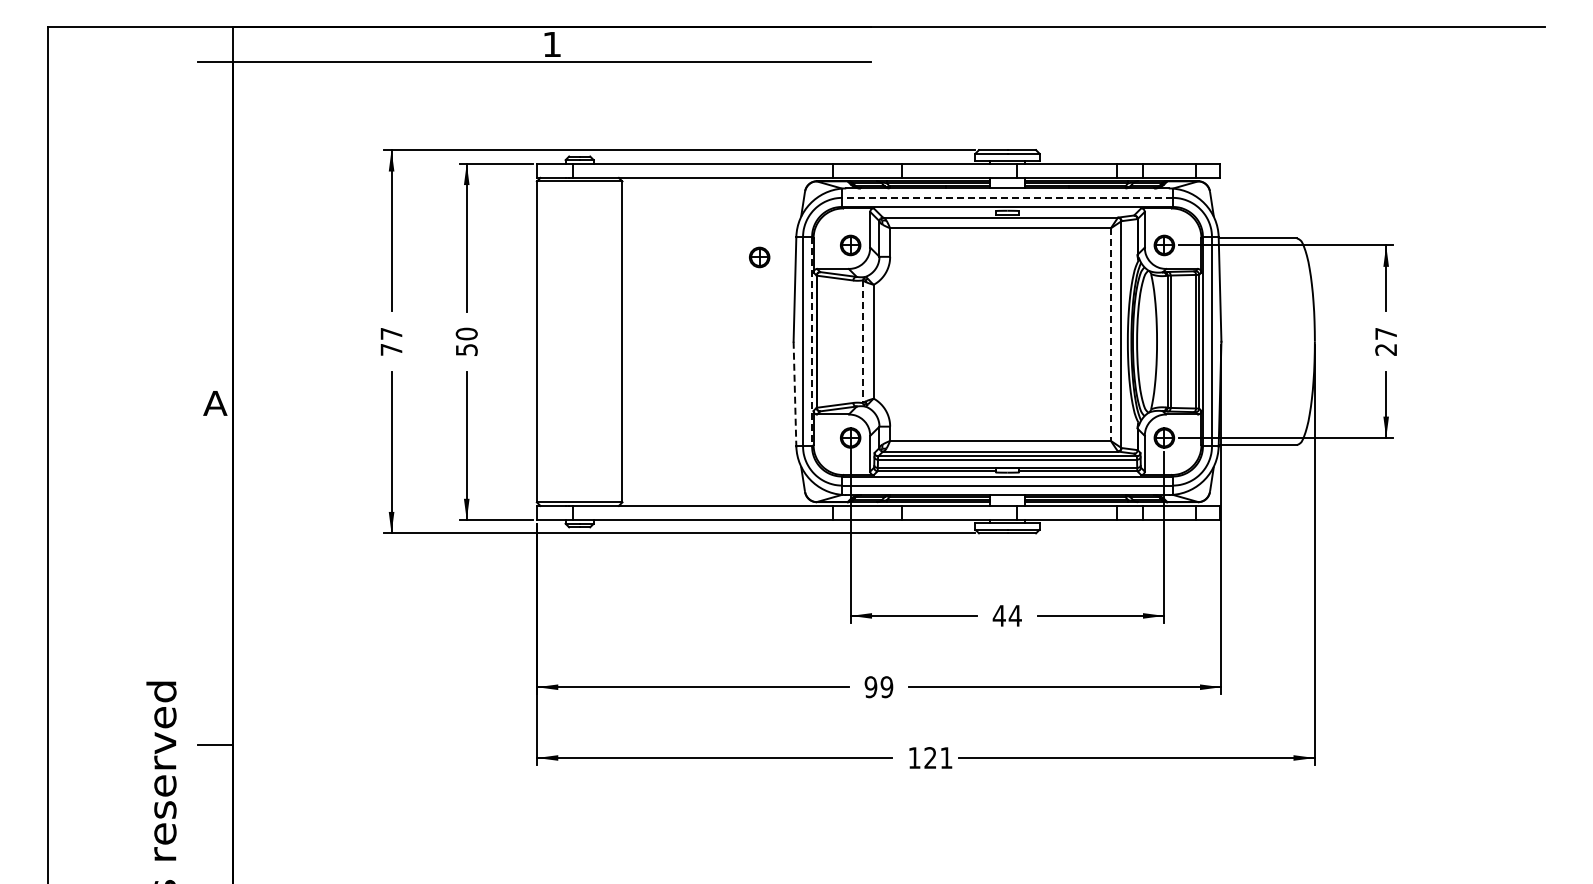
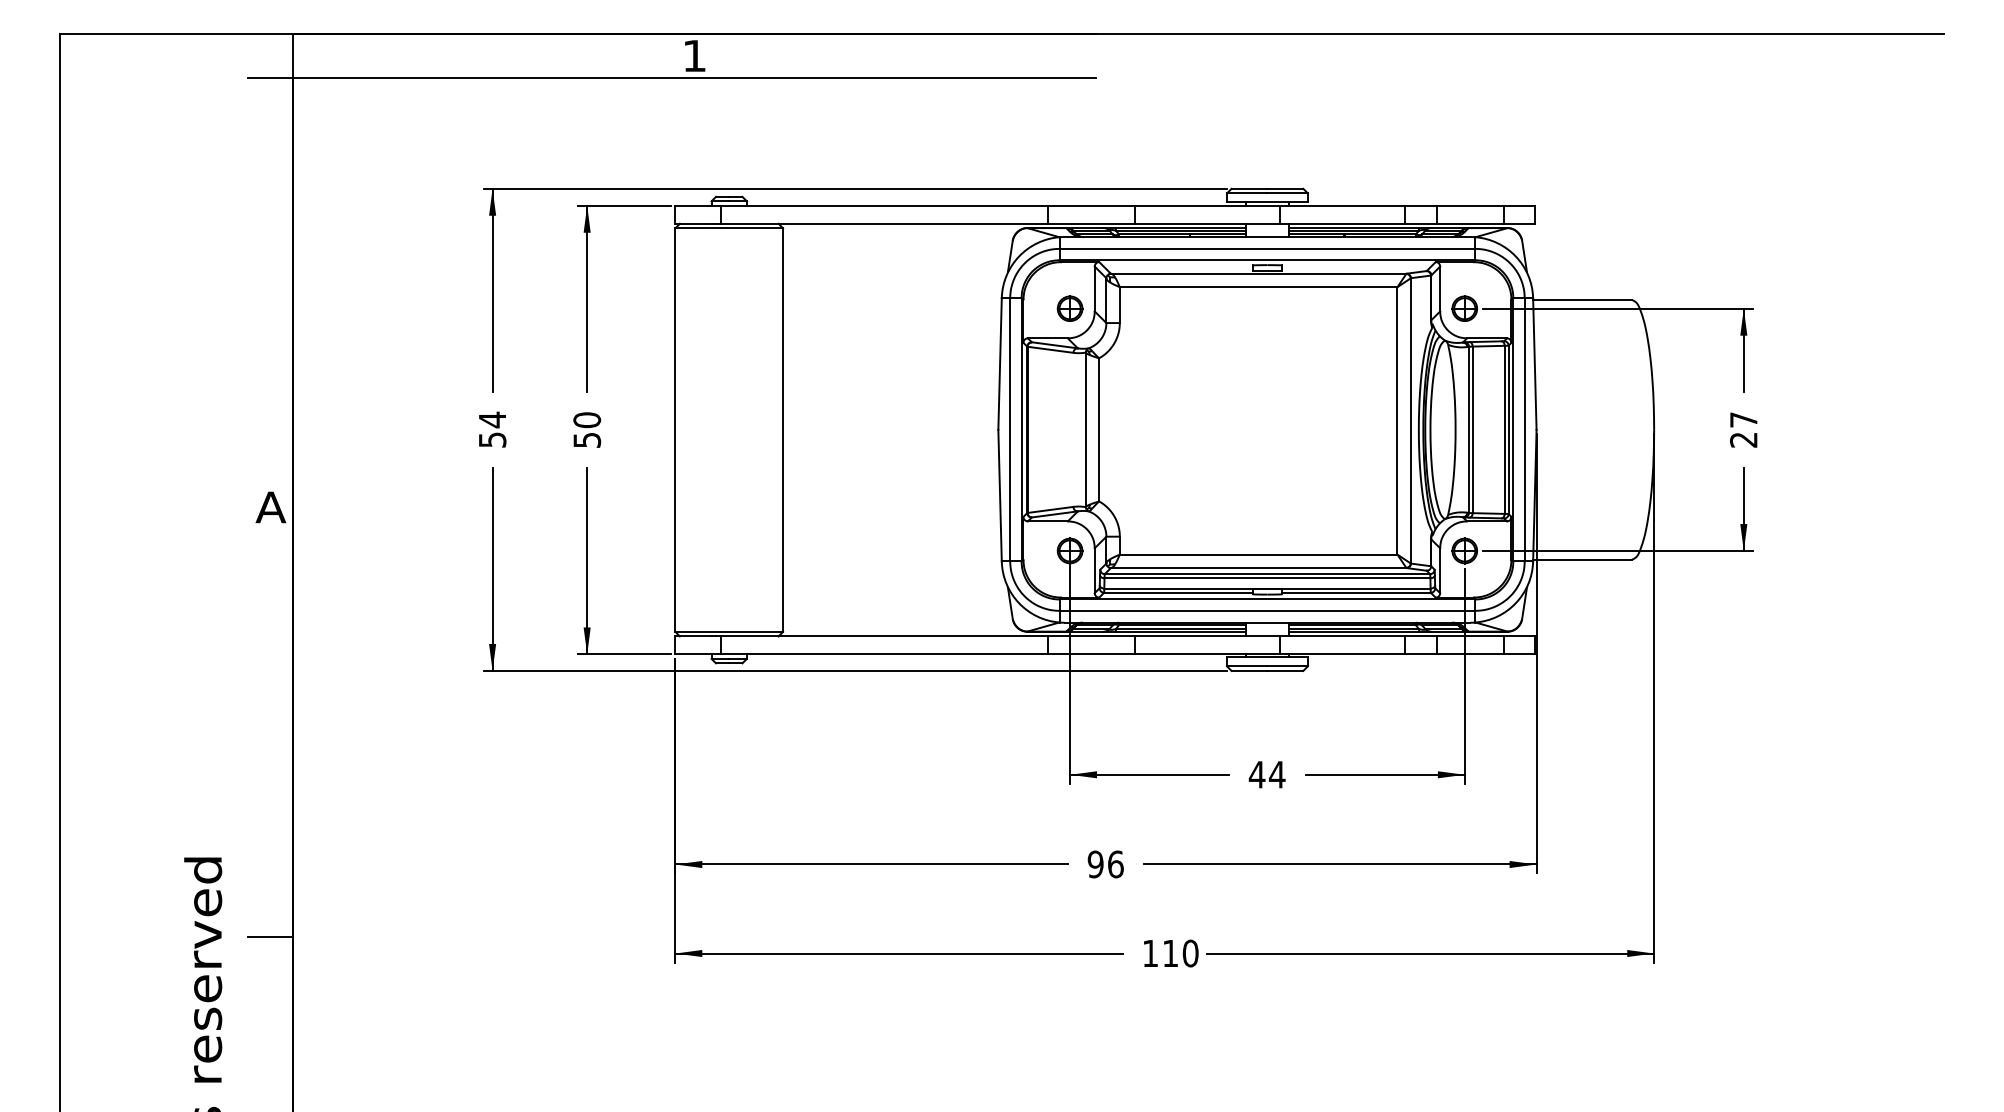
line: (1007, 197) -> (1267, 248), dashed -> solid
part: (759, 257) -> (955, 323), removed
line: (1110, 335) -> (1397, 422), dashed -> solid
text: (391, 341) -> (492, 429), 77 -> 54
line: (812, 341) -> (1022, 429), dashed -> solid
line: (863, 342) -> (1086, 430), dashed -> solid
line: (794, 394) -> (999, 496), dashed -> solid
text: (886, 687) -> (1115, 864), 99 -> 96
text: (938, 757) -> (1180, 952), 121 -> 110

